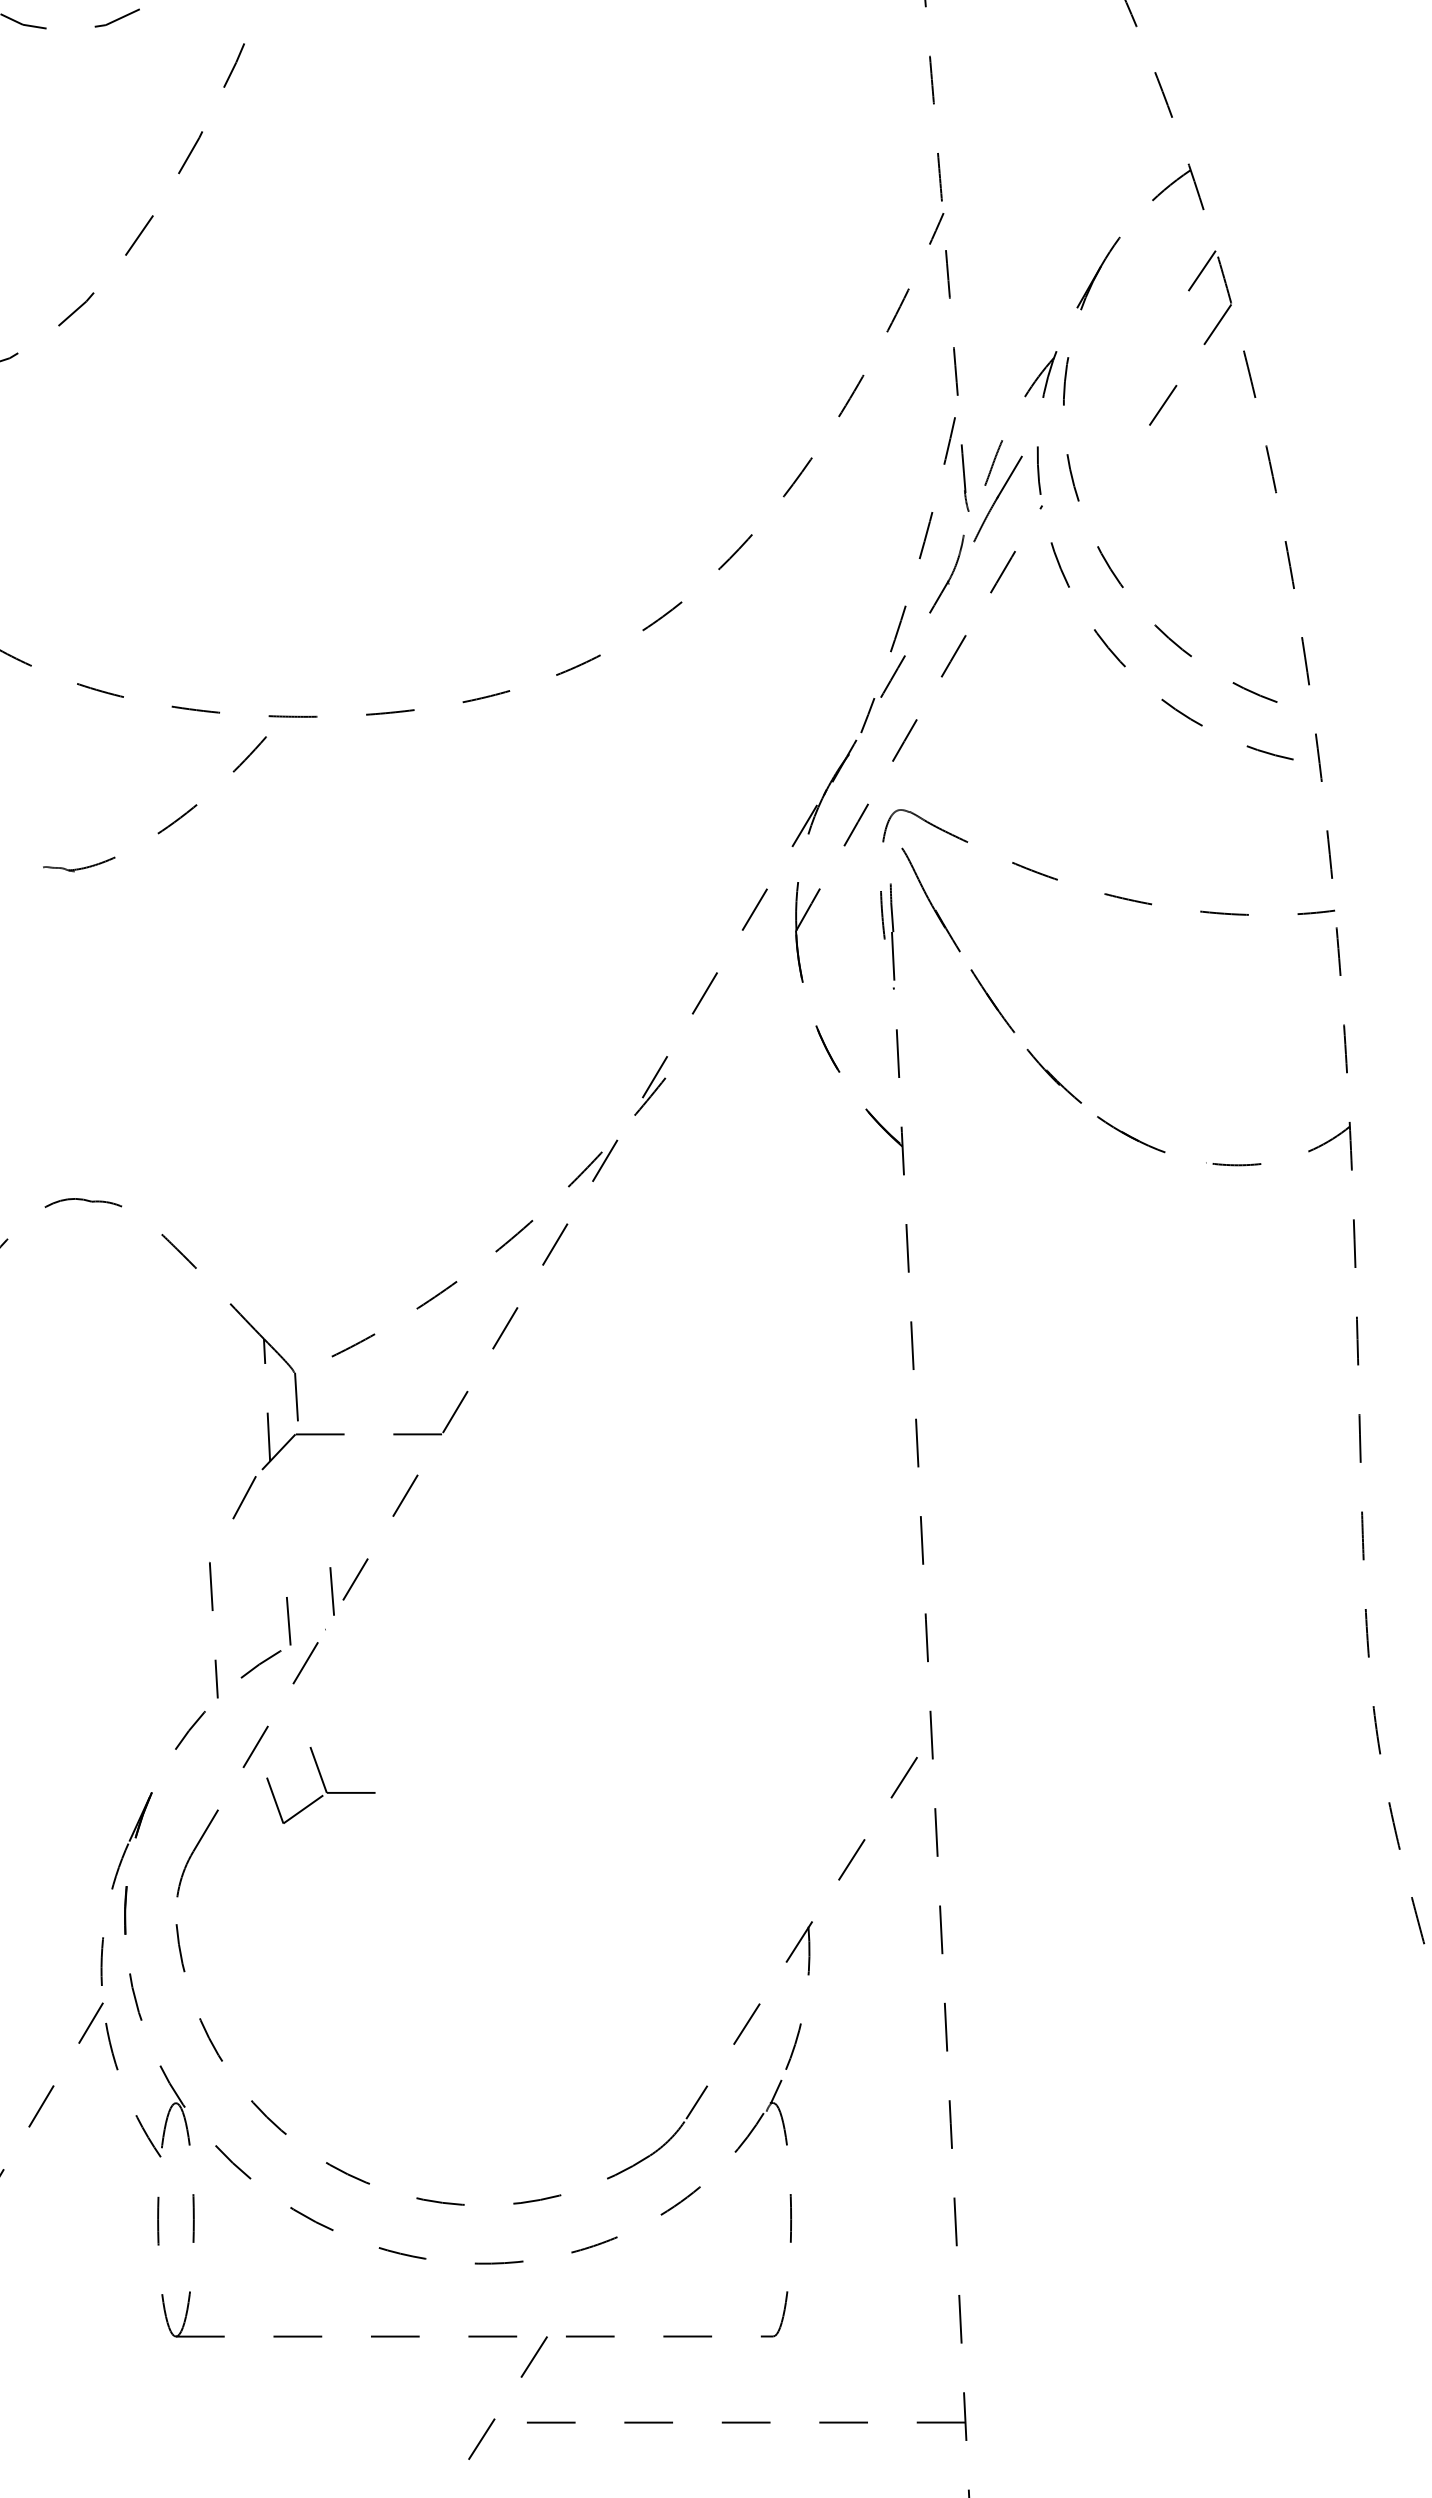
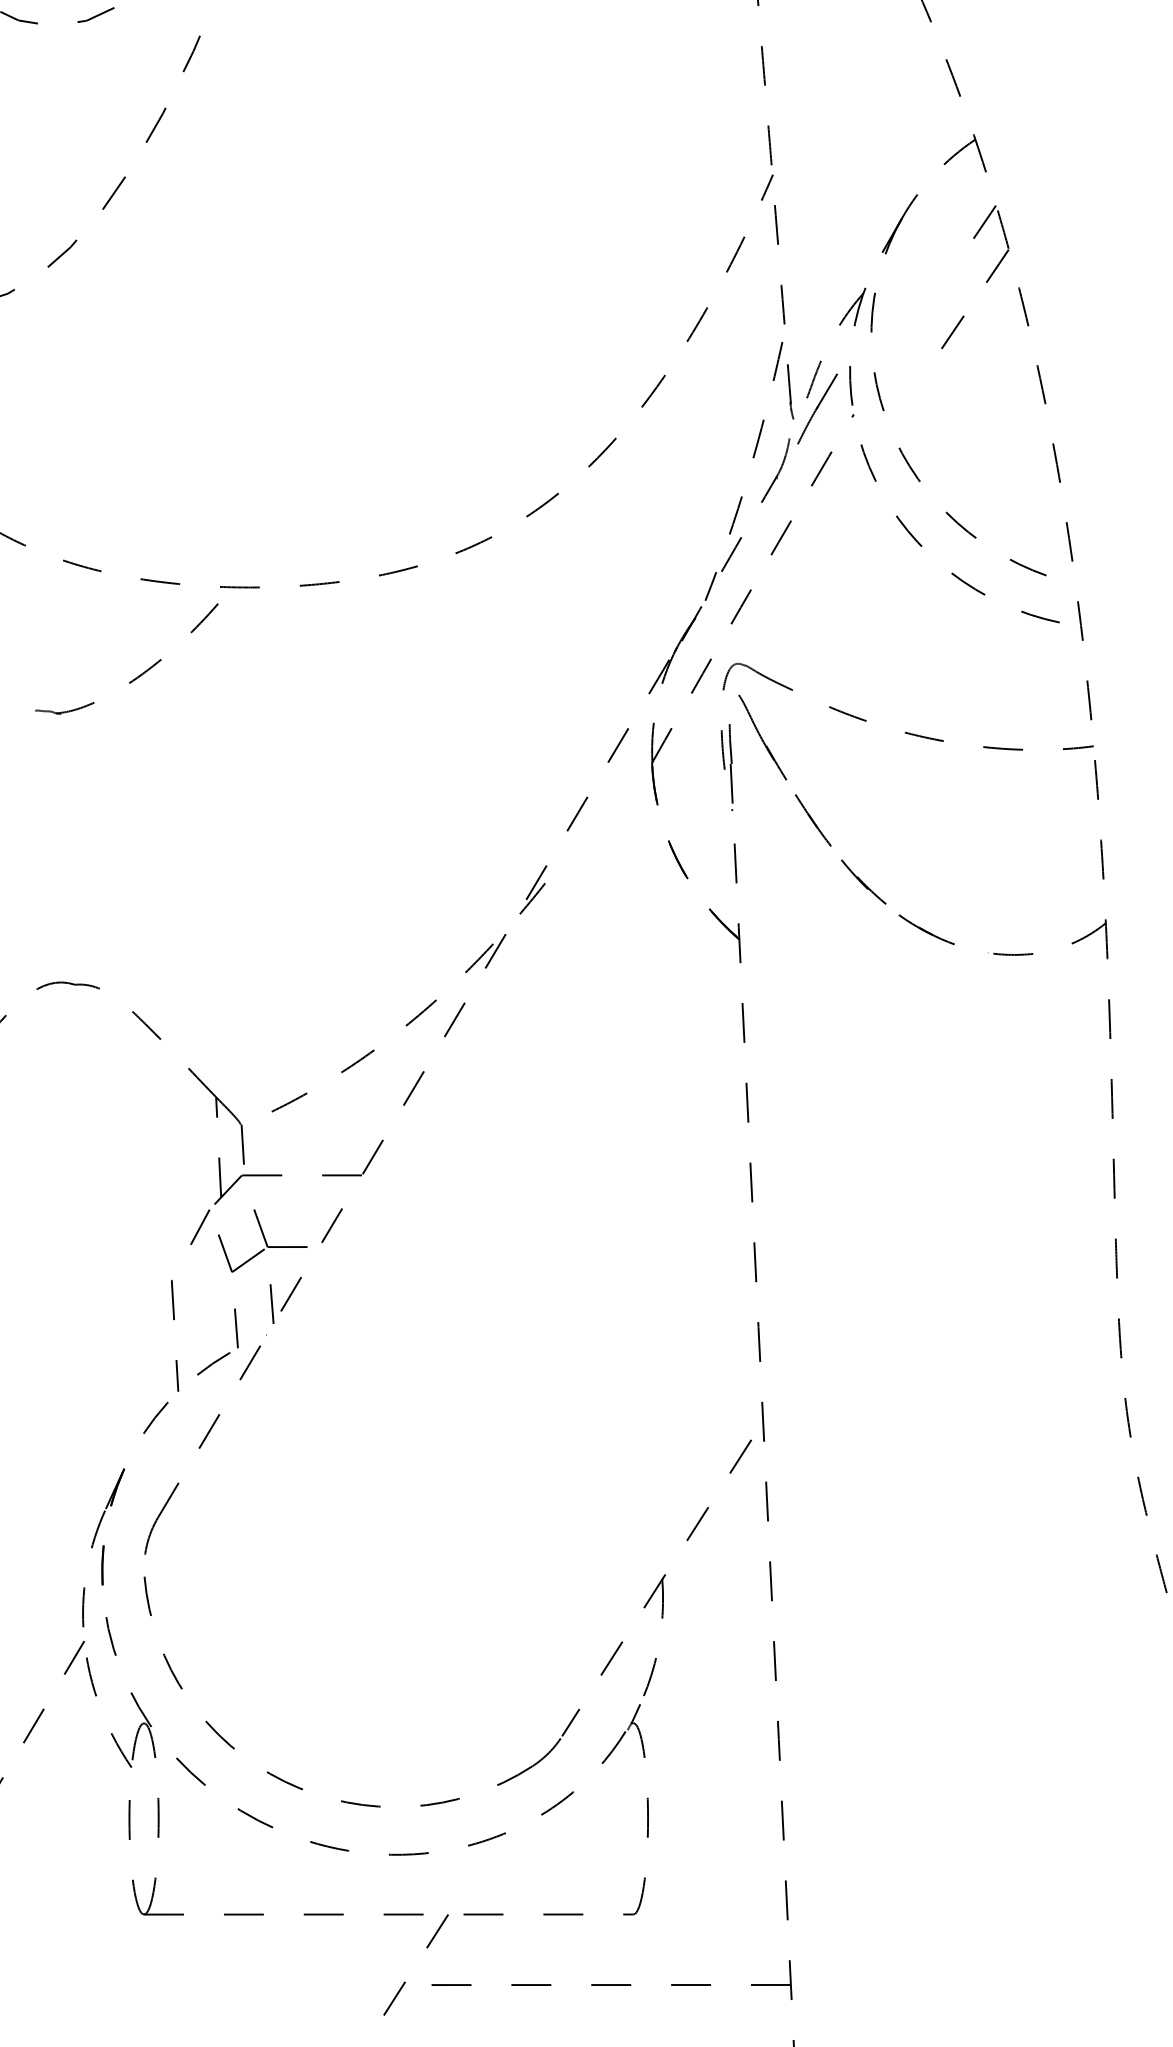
part: (320, 1785) -> (262, 1241), moved

